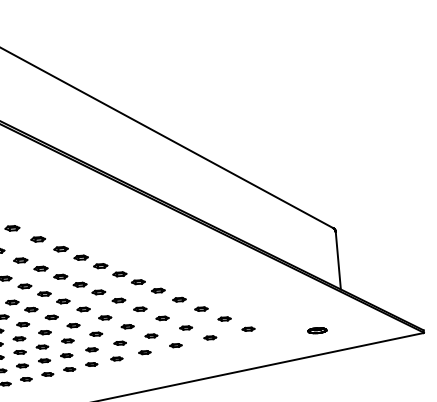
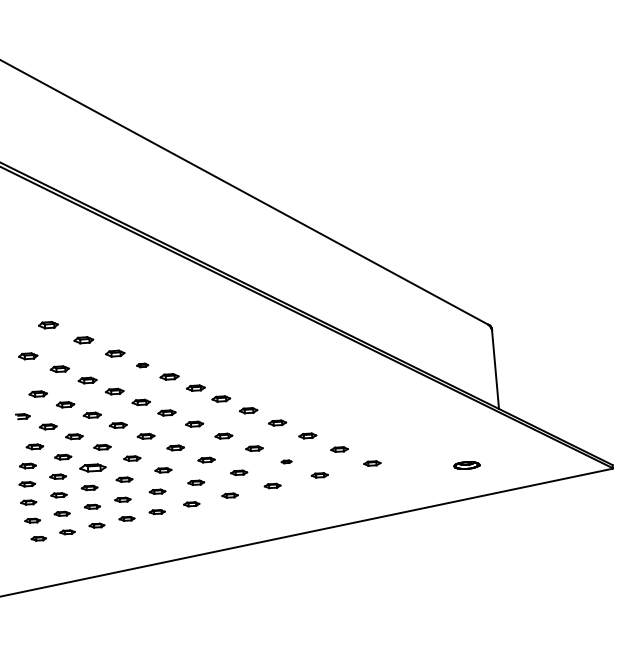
part: (81, 257) -> (142, 365), size x0.6
part: (185, 327) -> (286, 461), size x0.6
part: (45, 332) -> (93, 468), size x1.6

